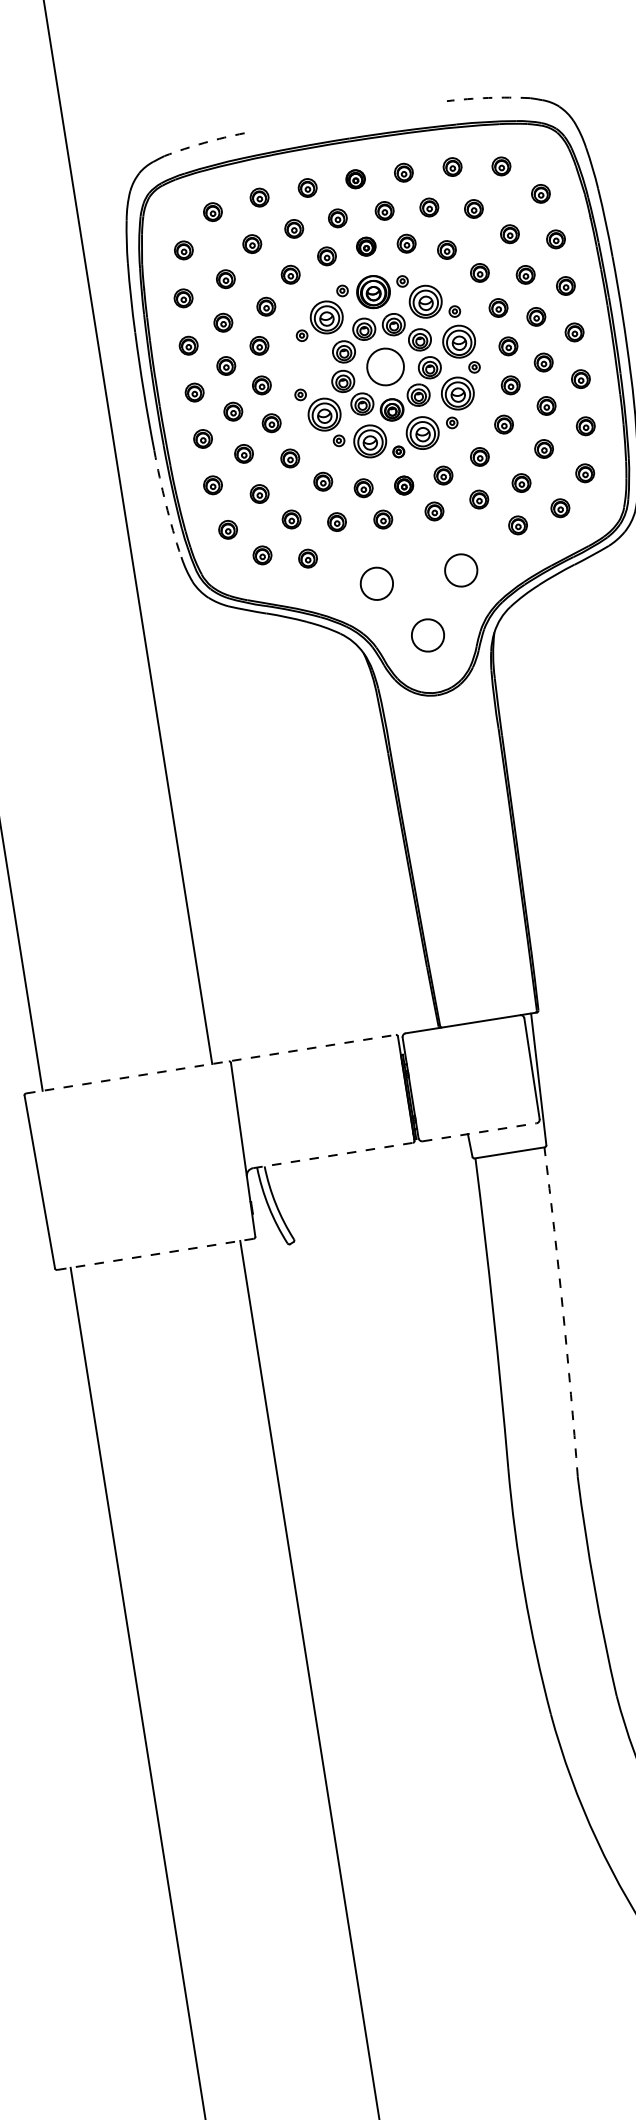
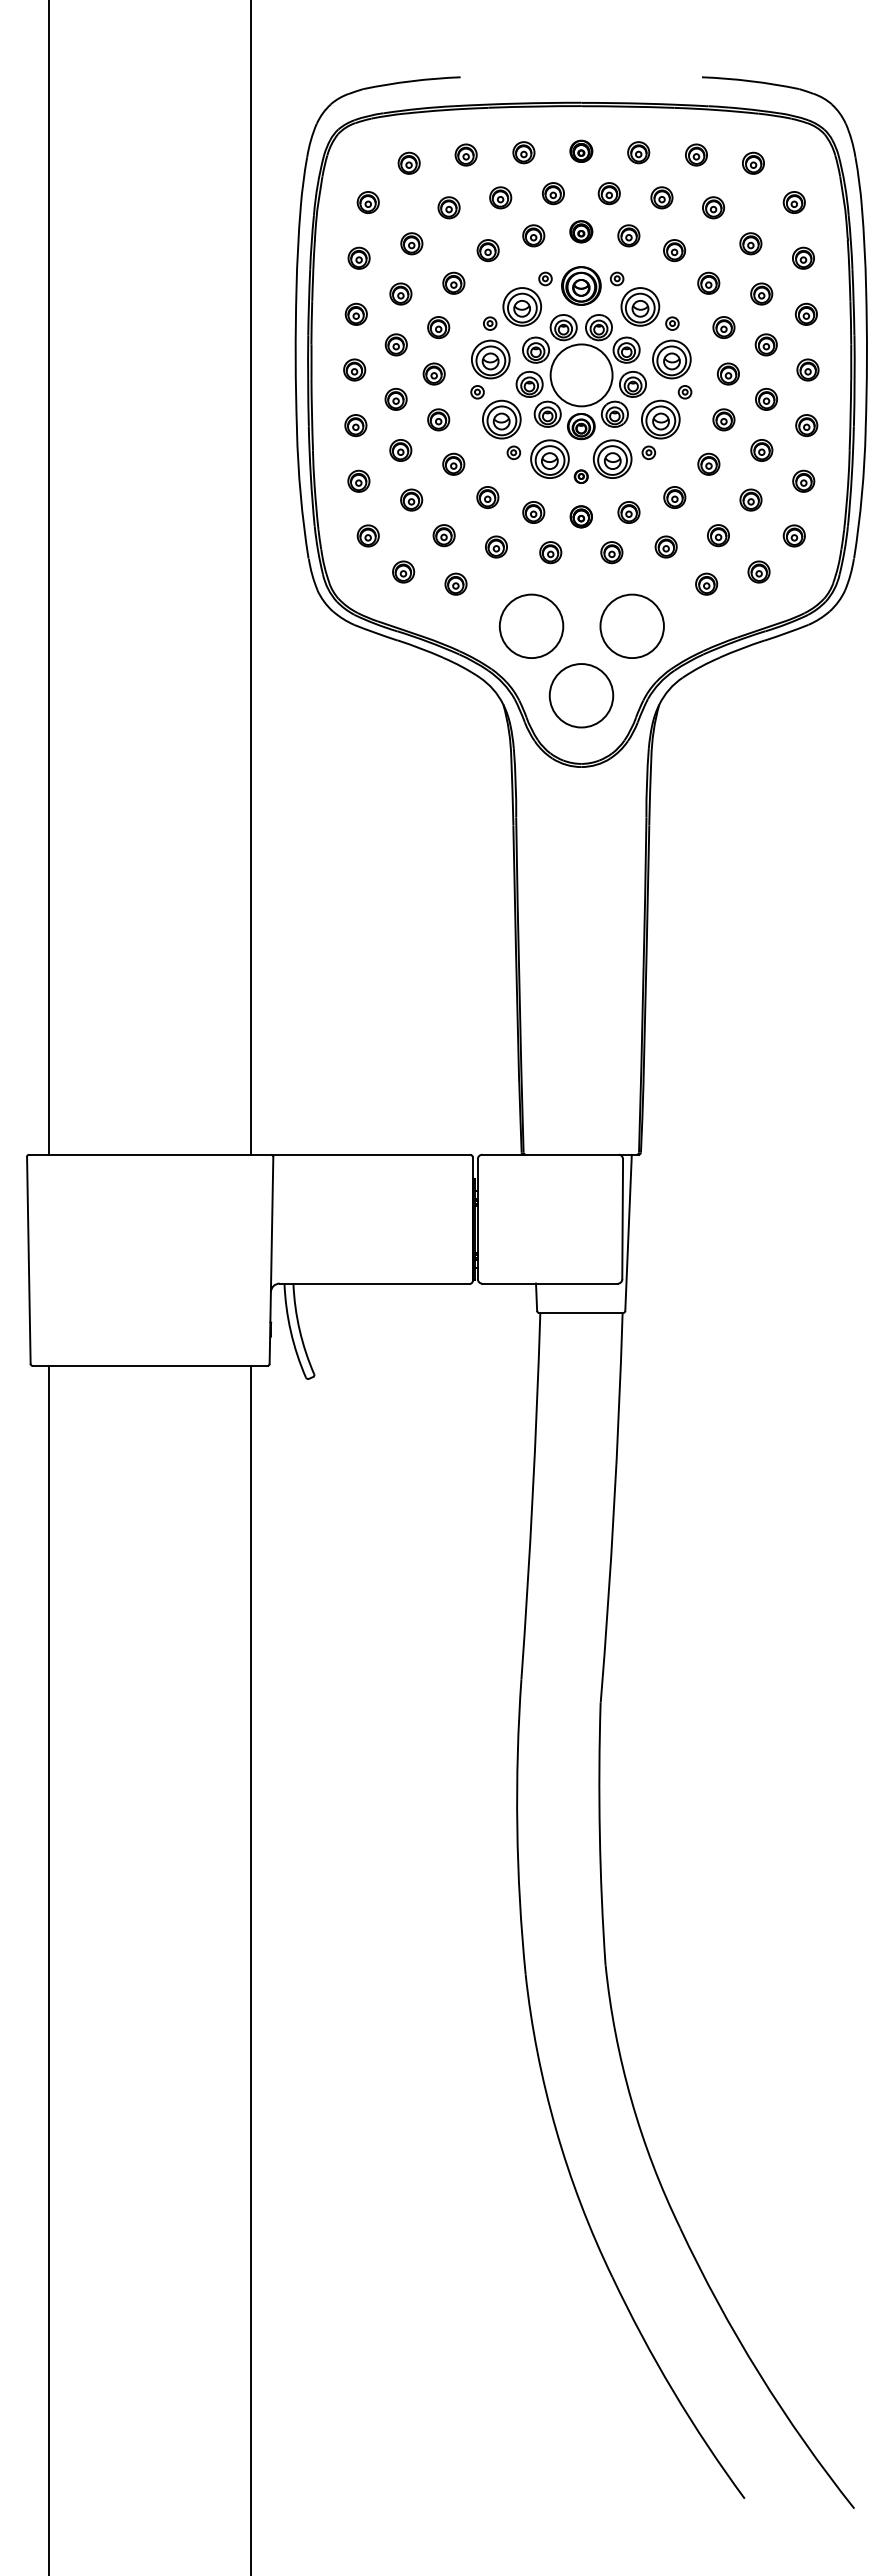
arc: (488, 98) -> (750, 81), dashed -> solid
arc: (204, 143) -> (411, 81), dashed -> solid
part: (307, 365) -> (490, 359), added
circle: (385, 367) -> (581, 375), size x1.43
arc: (165, 504) -> (300, 494), dashed -> solid
circle: (460, 569) -> (631, 625), size x1.67
circle: (376, 583) -> (531, 625), size x1.67
circle: (427, 635) -> (581, 695), size x1.67
line: (210, 1063) -> (249, 1154), dashed -> solid
line: (480, 1132) -> (550, 1283), dashed -> solid
line: (333, 1155) -> (375, 1283), dashed -> solid
line: (155, 1253) -> (150, 1365), dashed -> solid
arc: (563, 1312) -> (614, 1508), dashed -> solid

